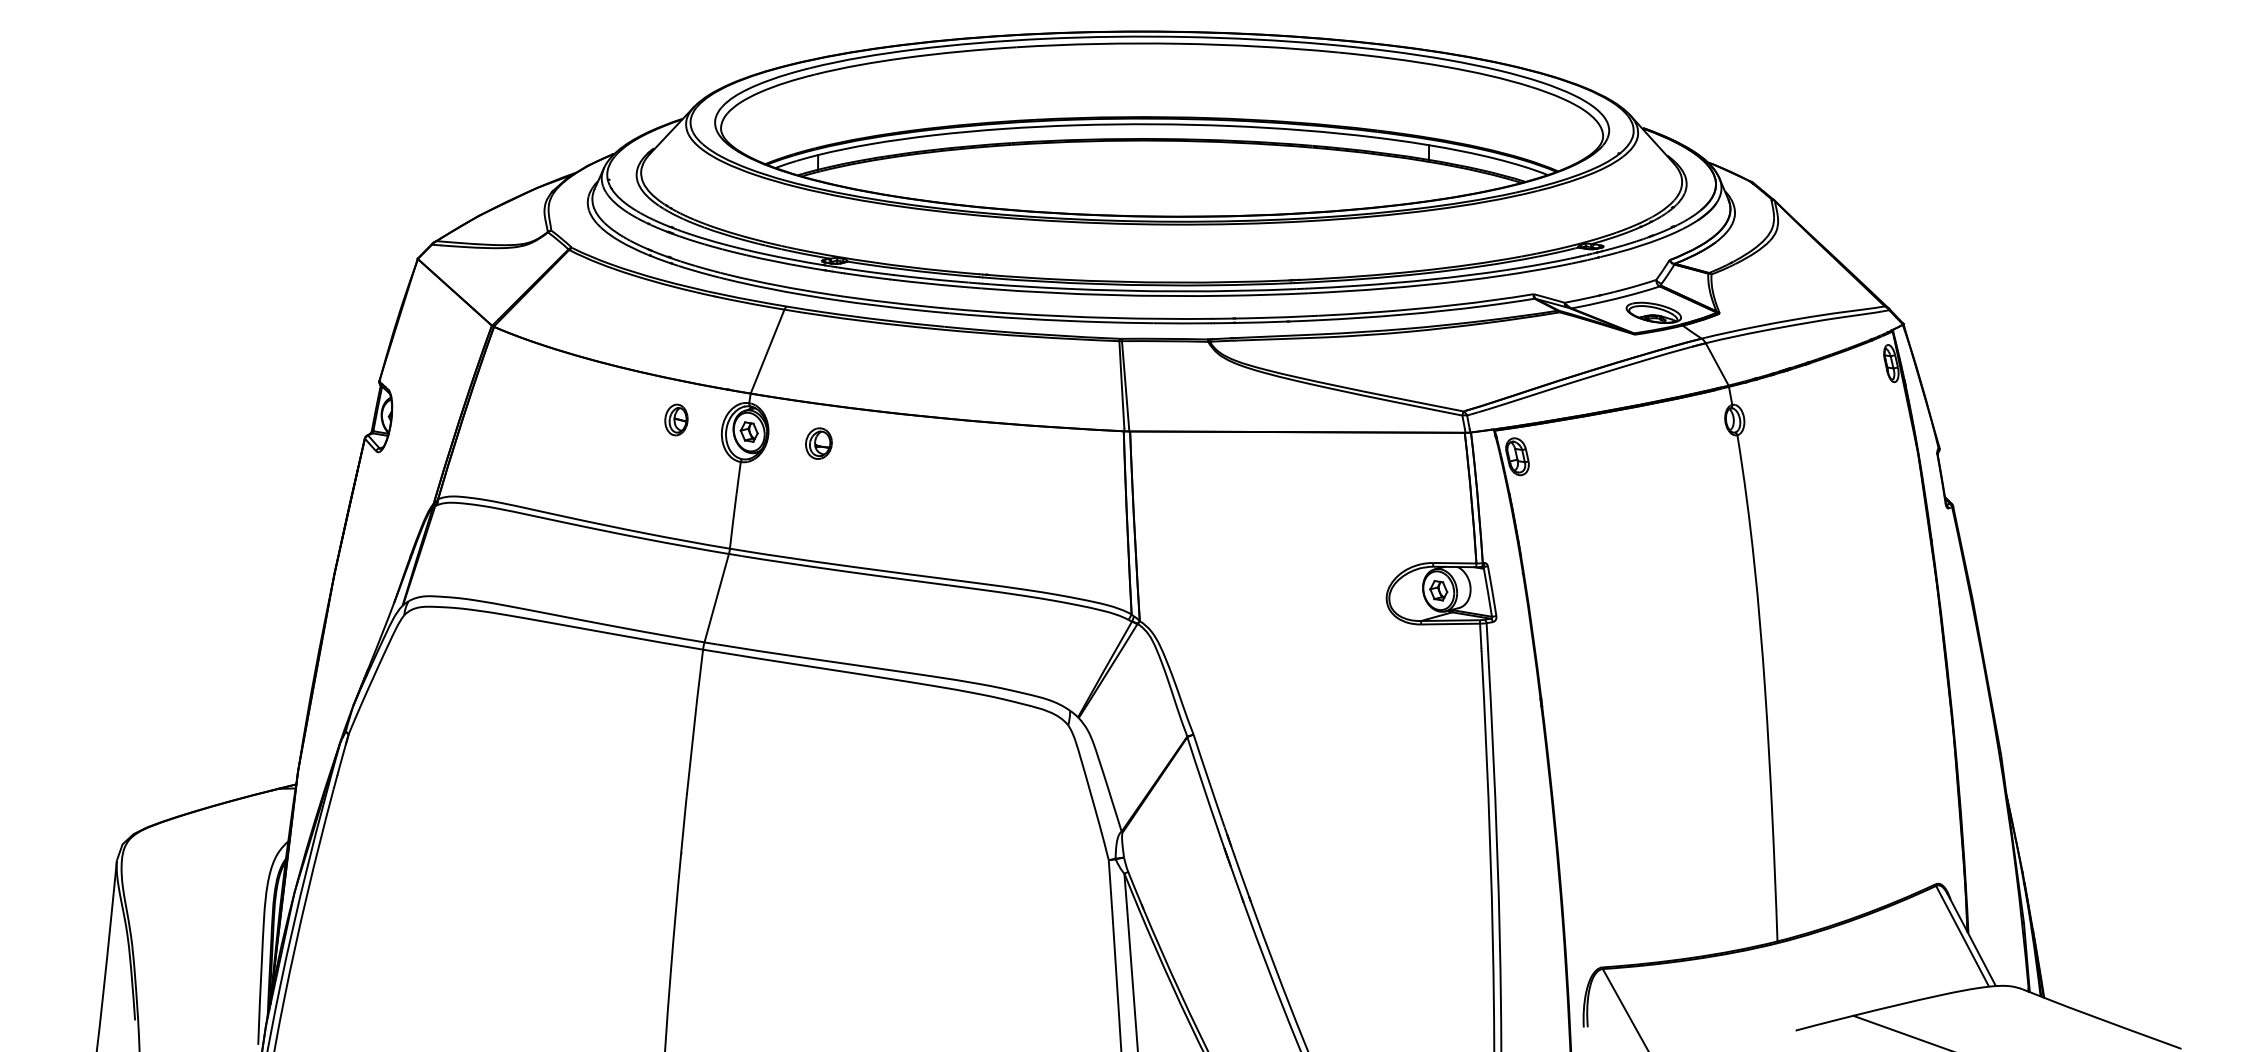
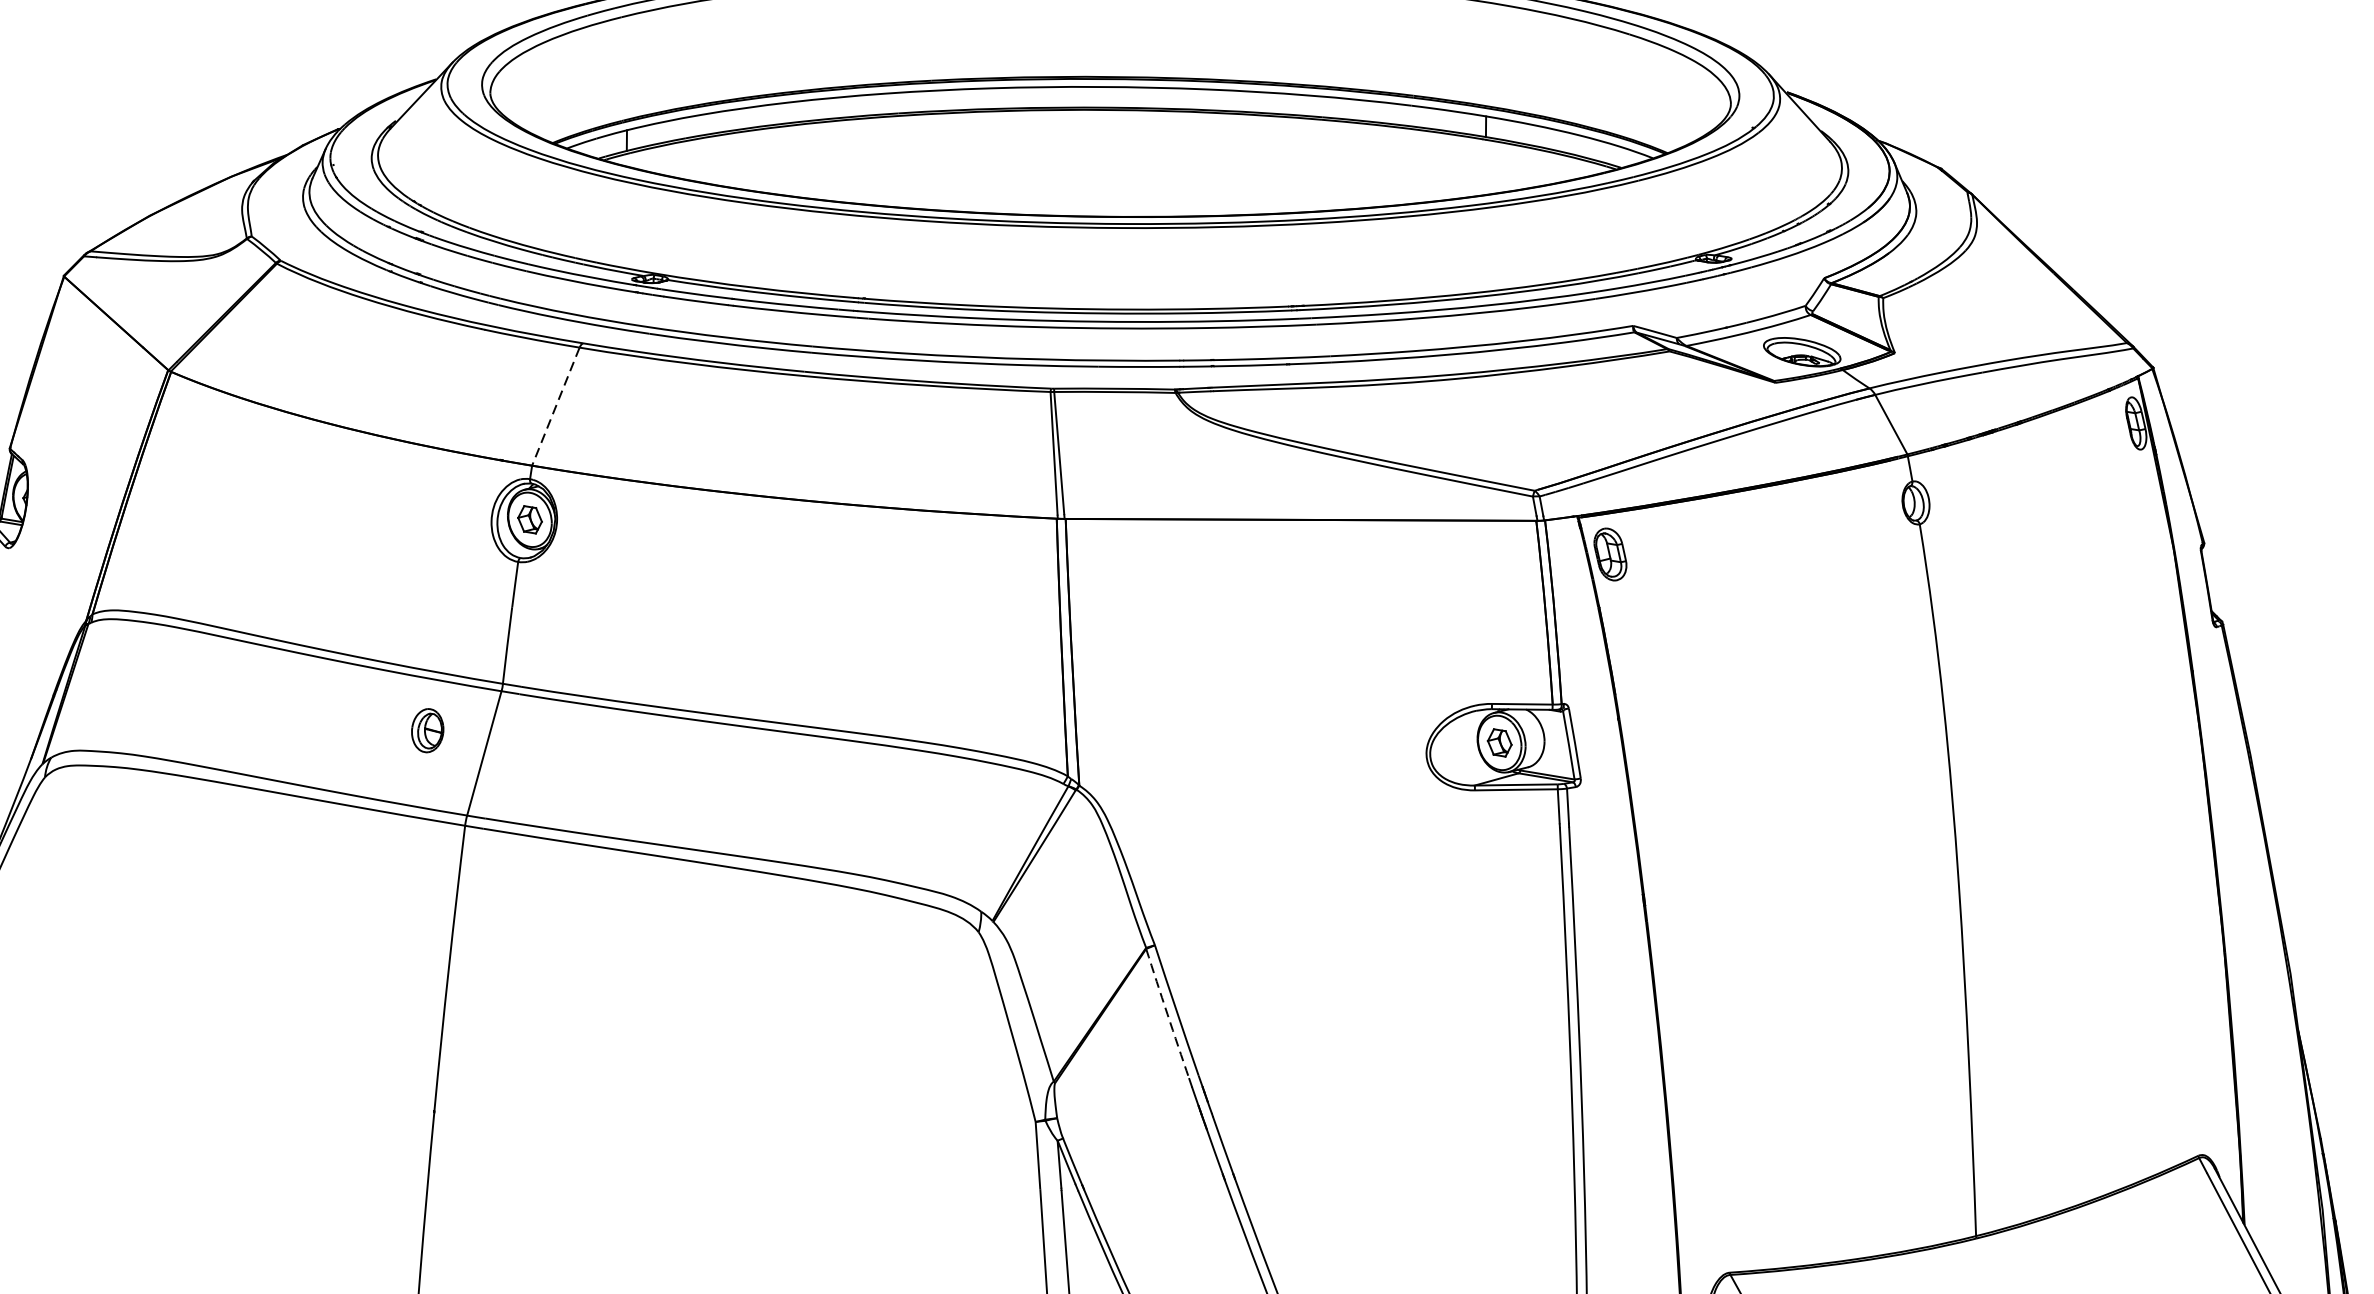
line: (767, 352) -> (555, 407), solid -> dashed
part: (676, 419) -> (427, 729), moved
part: (818, 443) -> (627, 535), removed
arc: (1202, 783) -> (1167, 1014), solid -> dashed

